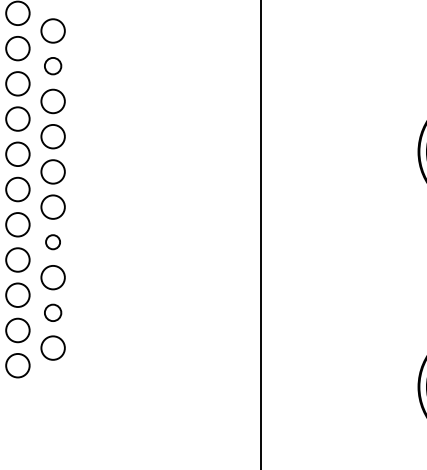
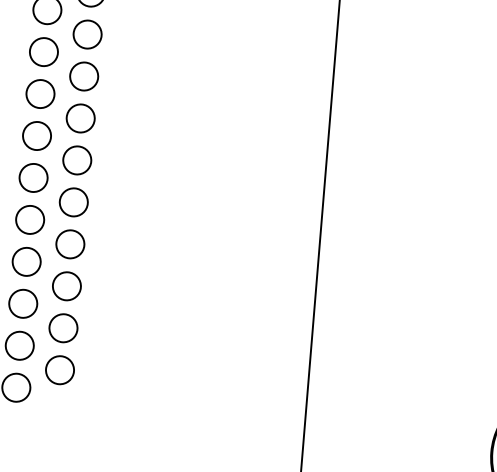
circle: (52, 65) -> (86, 33), size x1.43
circle: (52, 241) -> (69, 243), size x1.67
circle: (52, 312) -> (62, 327), size x1.43

